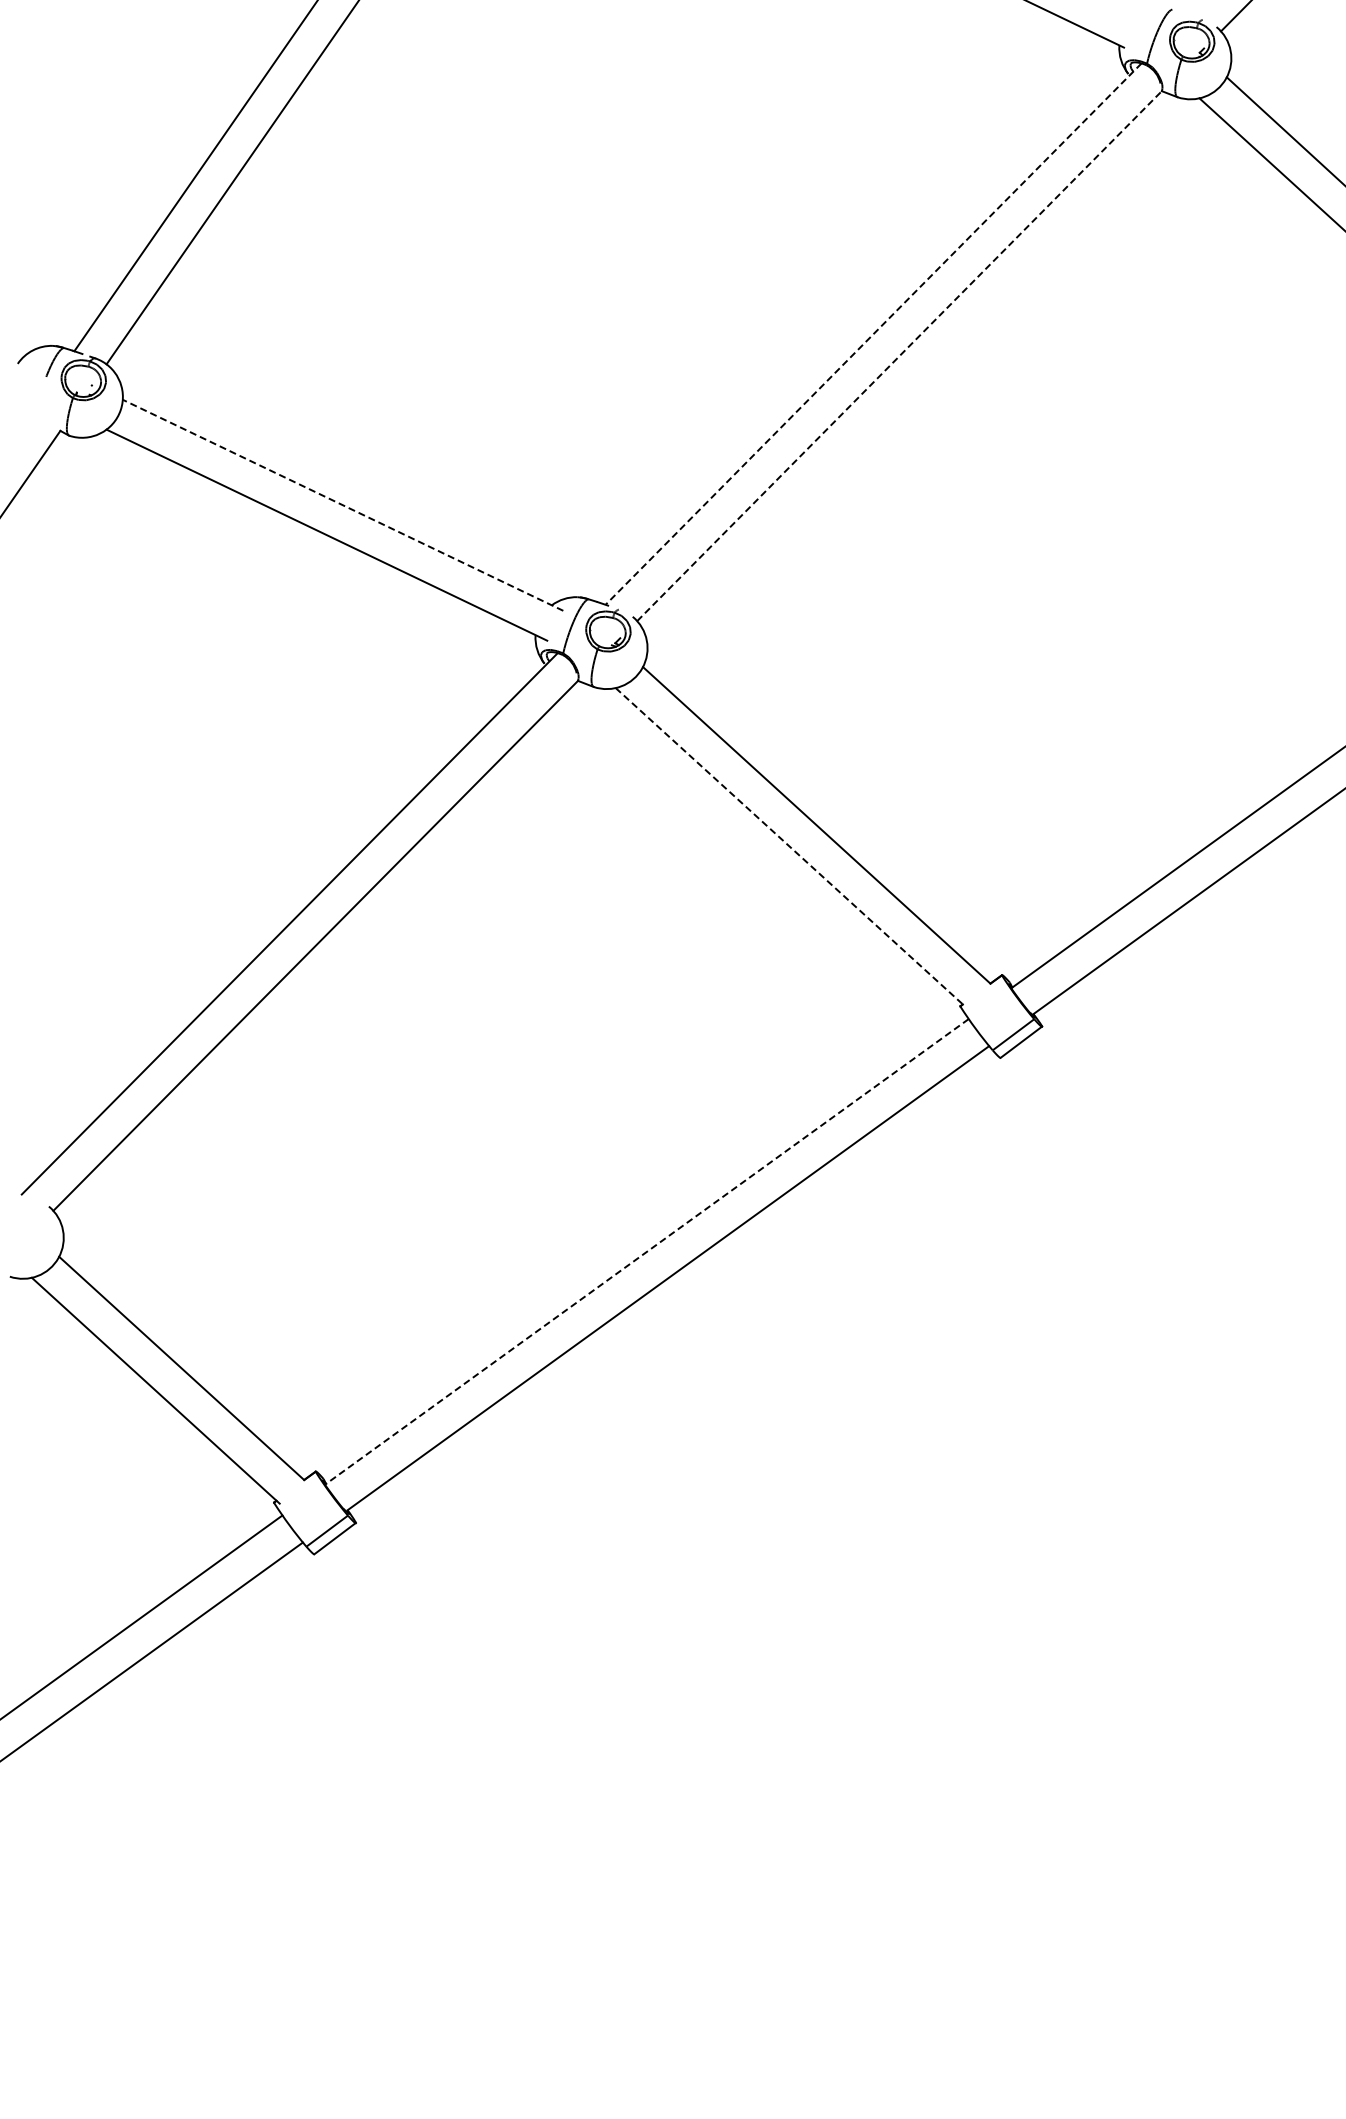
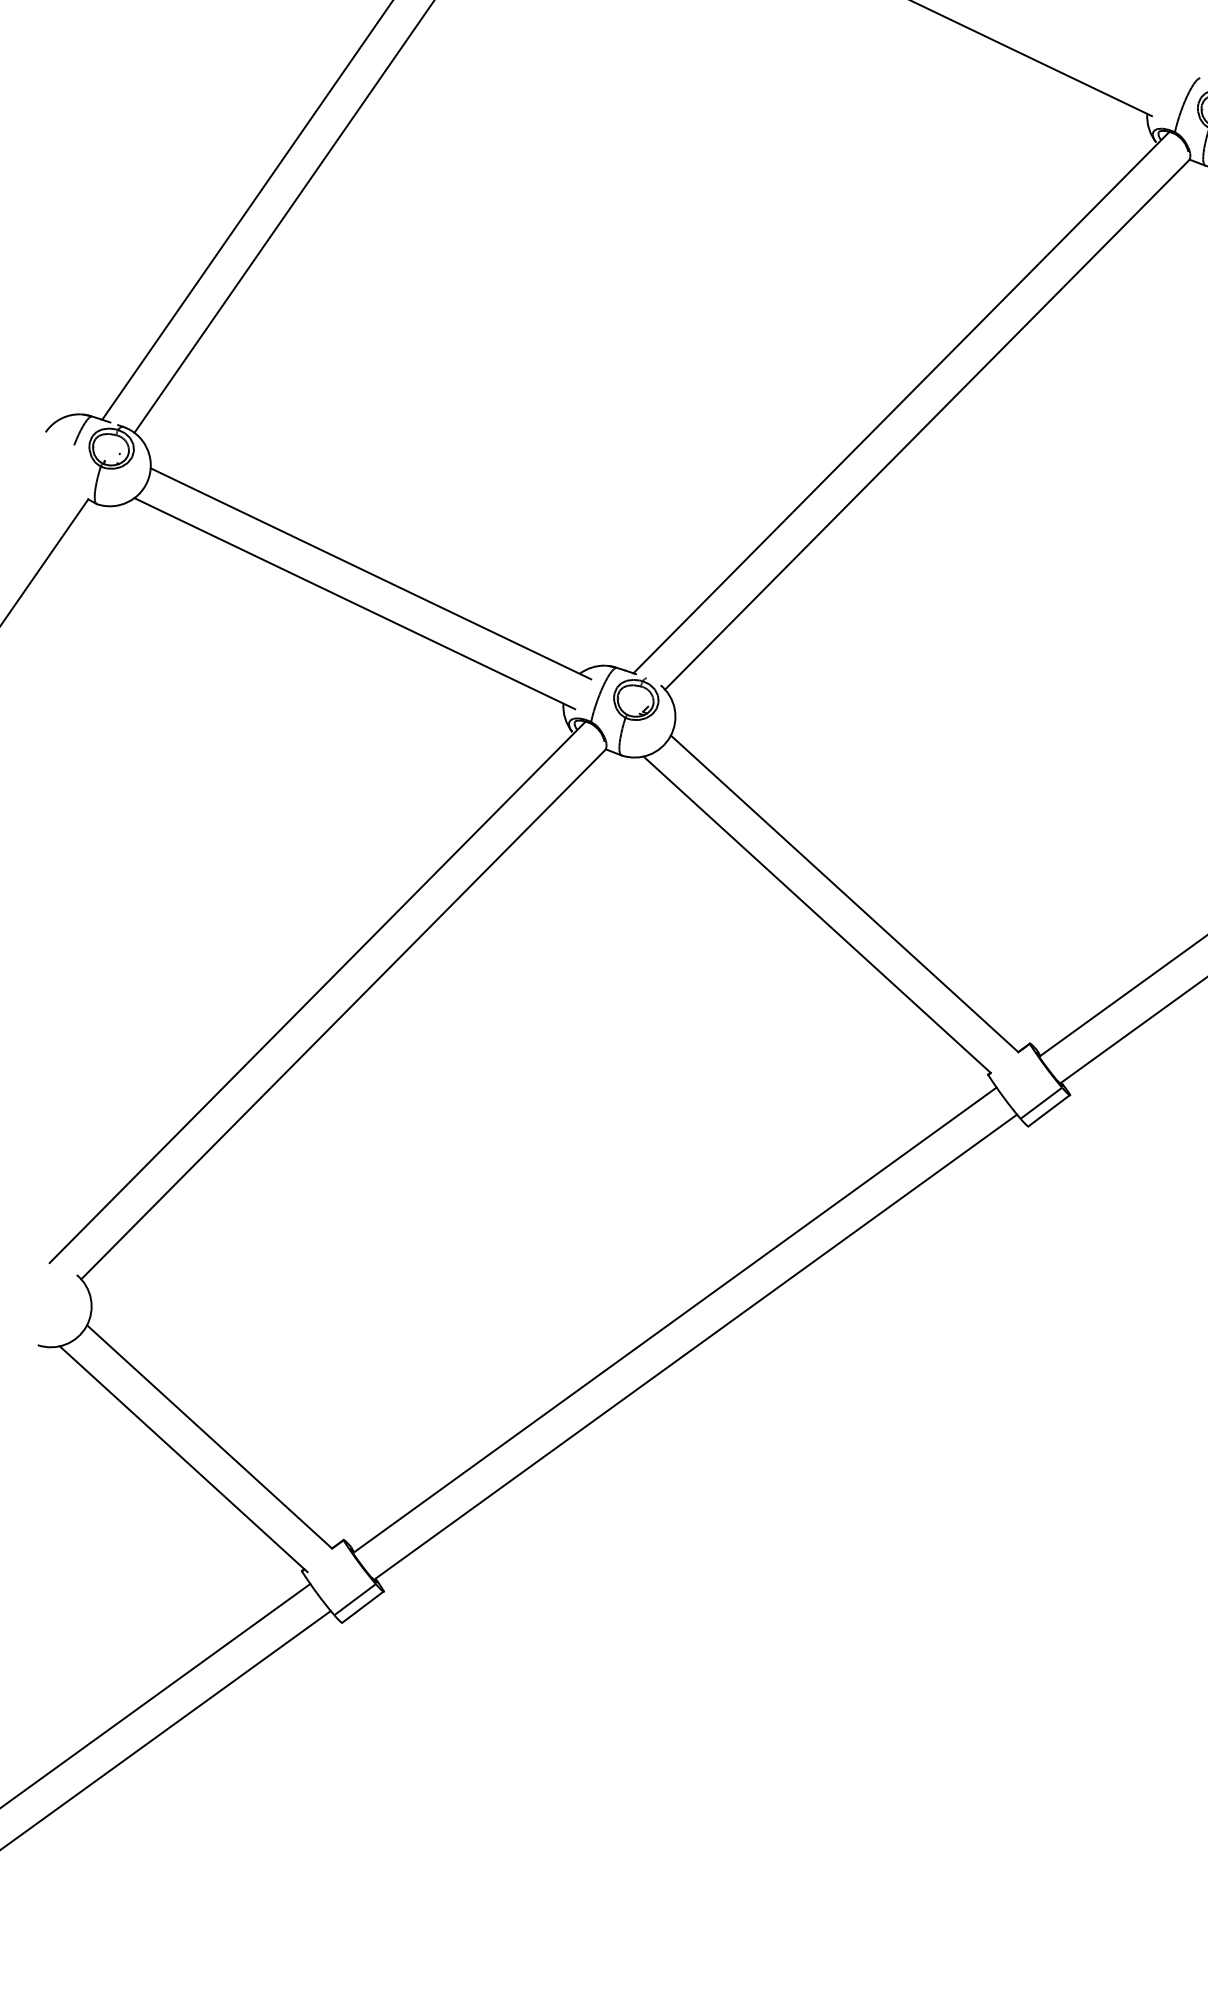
line: (873, 334) -> (901, 402), dashed -> solid
line: (899, 356) -> (927, 424), dashed -> solid
line: (342, 505) -> (370, 573), dashed -> solid
line: (789, 846) -> (817, 914), dashed -> solid
line: (647, 1251) -> (675, 1319), dashed -> solid

